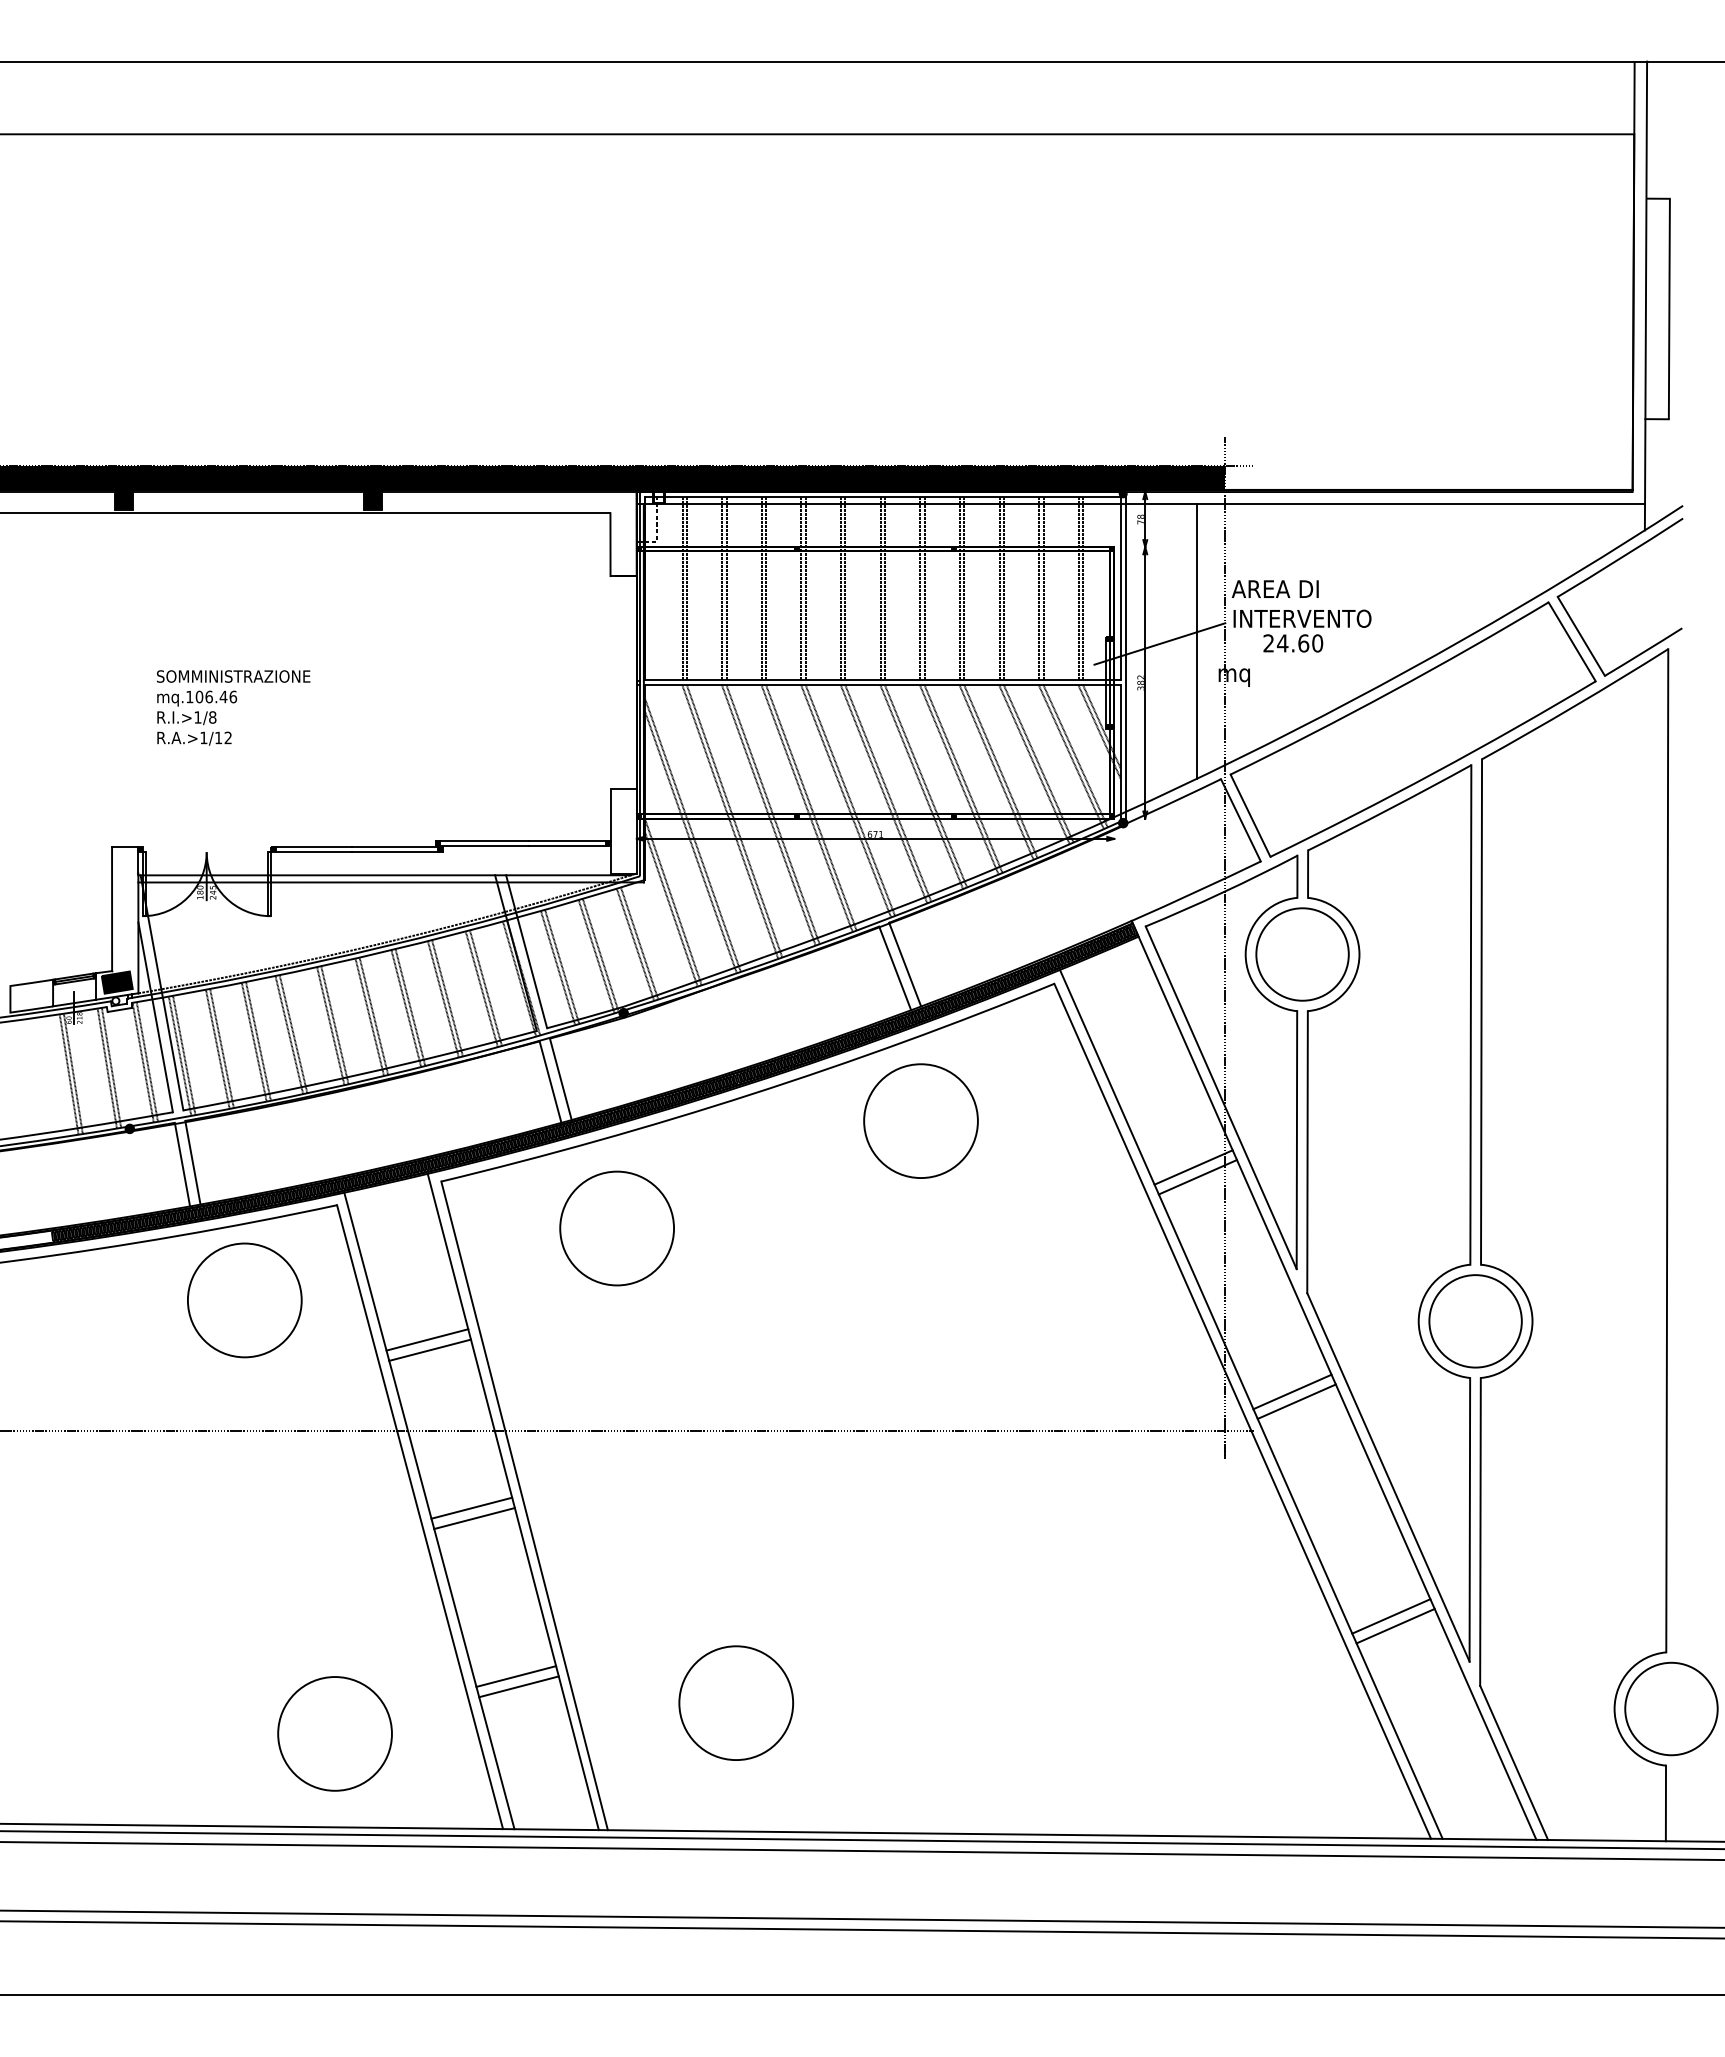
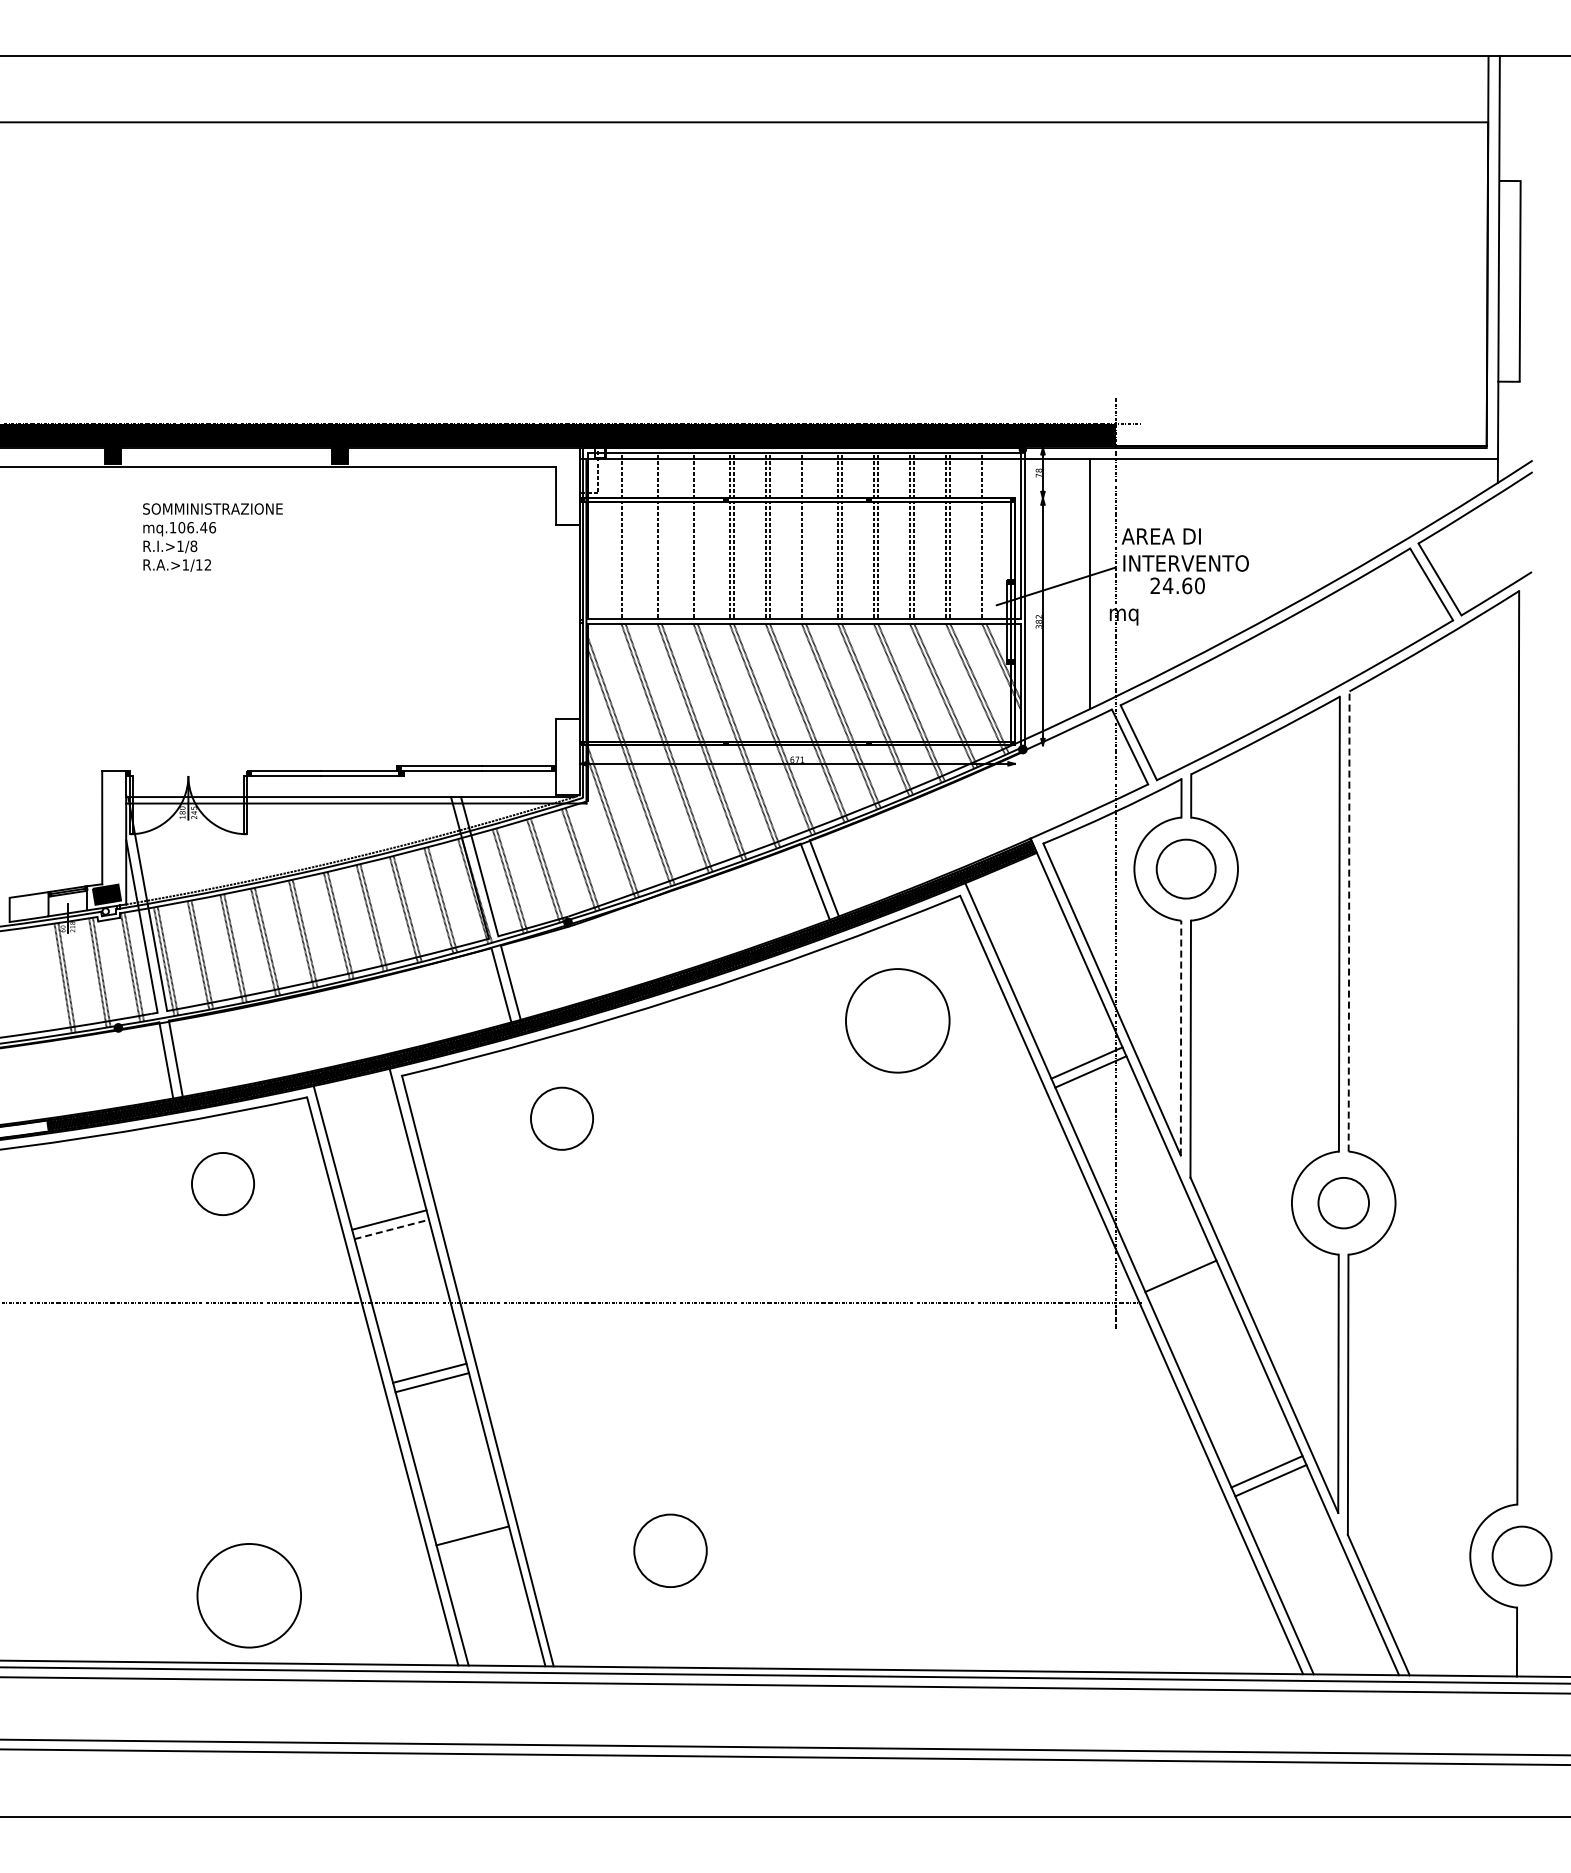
line: (686, 588) -> (625, 535), removed
line: (726, 588) -> (661, 535), removed
line: (765, 588) -> (697, 535), removed
line: (884, 588) -> (805, 535), removed
line: (1083, 588) -> (986, 535), removed
text: (233, 707) -> (212, 537), moved
circle: (1302, 954) -> (1186, 869), size x0.7
line: (1481, 1012) -> (1349, 921), solid -> dashed
circle: (920, 1120) -> (897, 1020), moved
line: (1297, 1139) -> (1181, 1037), solid -> dashed
circle: (616, 1228) -> (561, 1118), size x0.6
circle: (244, 1299) -> (222, 1183), size x0.6
circle: (1475, 1321) -> (1343, 1203), size x0.6
line: (430, 1350) -> (392, 1229), solid -> dashed
line: (1291, 1392) -> (1176, 1267), removed
line: (516, 1676) -> (470, 1526), removed
circle: (736, 1702) -> (670, 1550), size x0.7
circle: (1670, 1709) -> (1521, 1556), size x0.7
circle: (334, 1733) -> (248, 1595), moved

